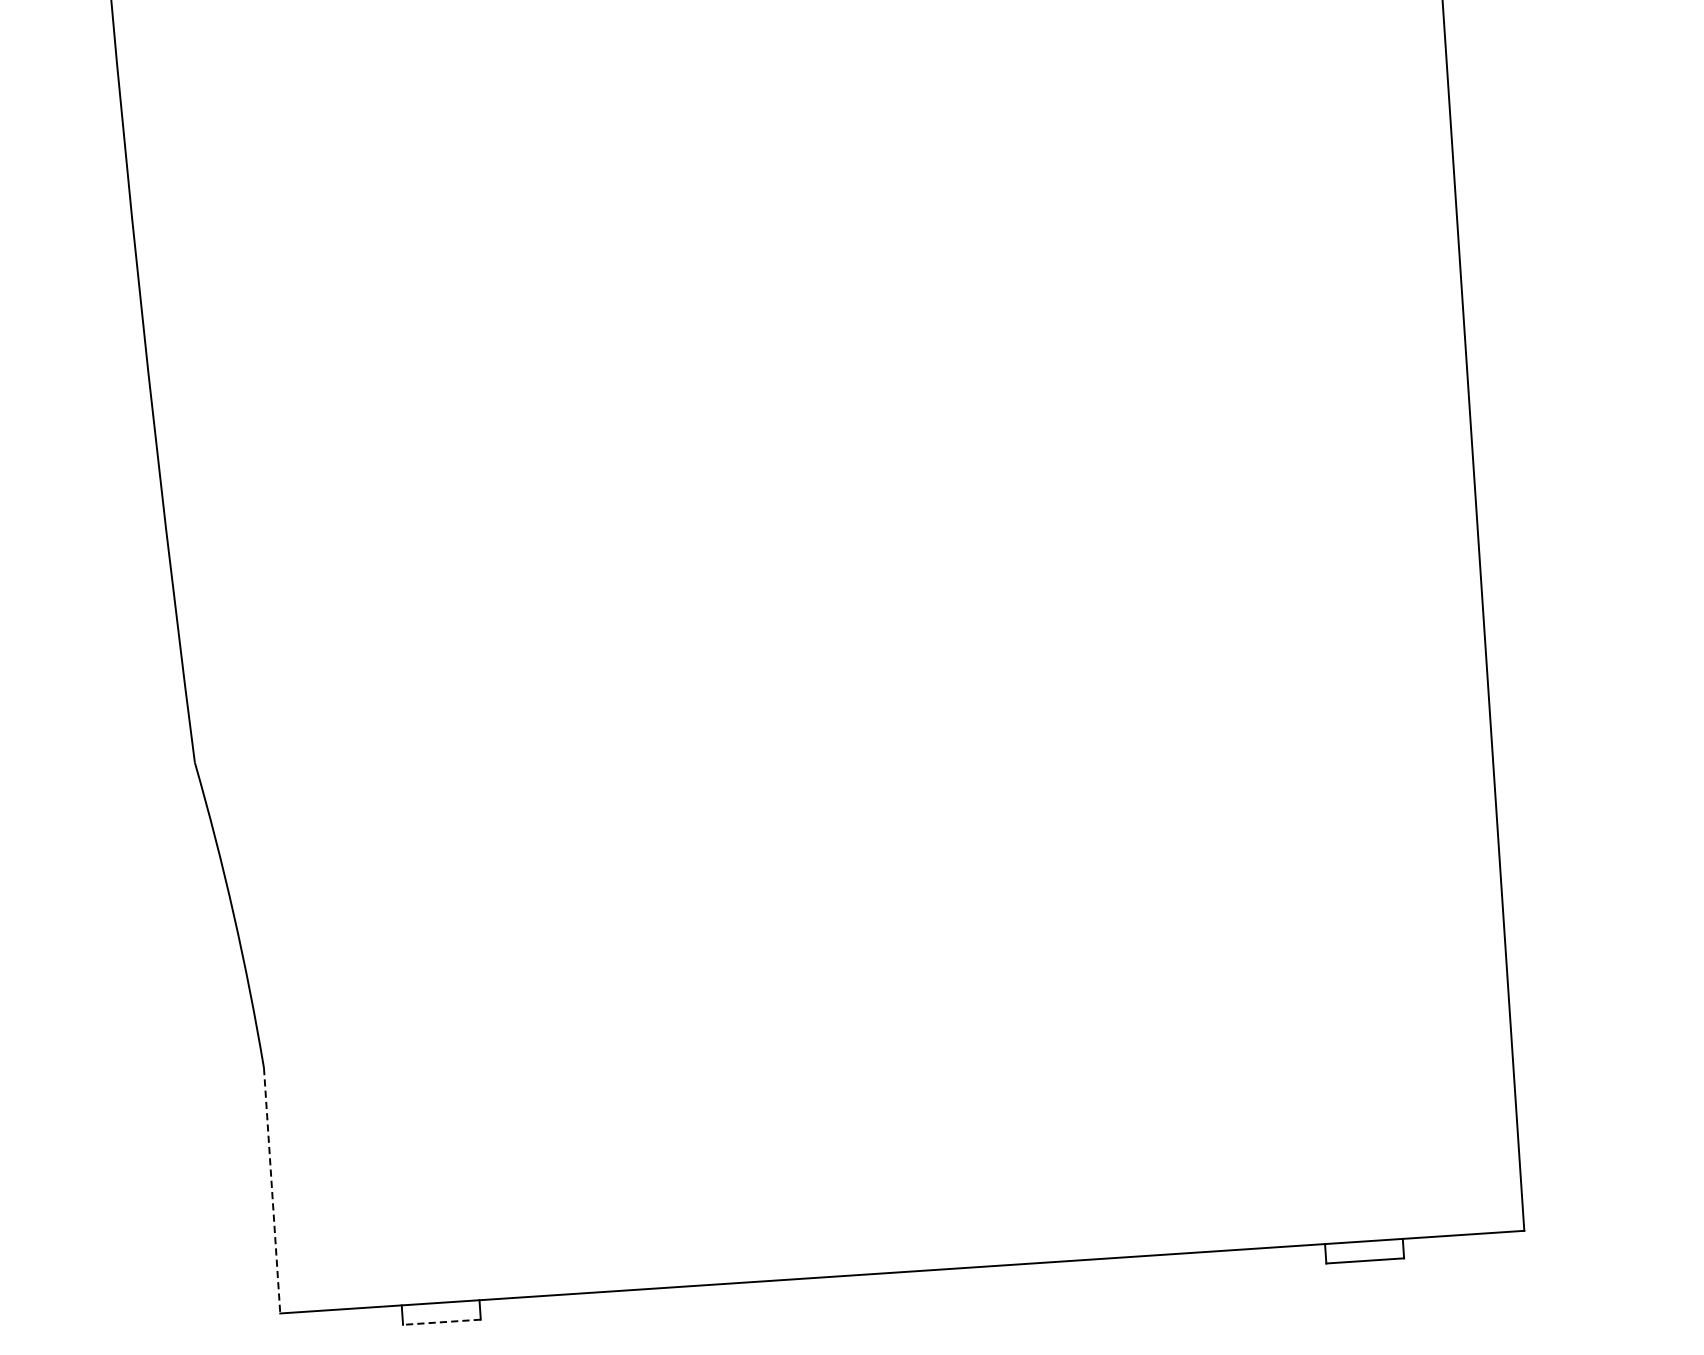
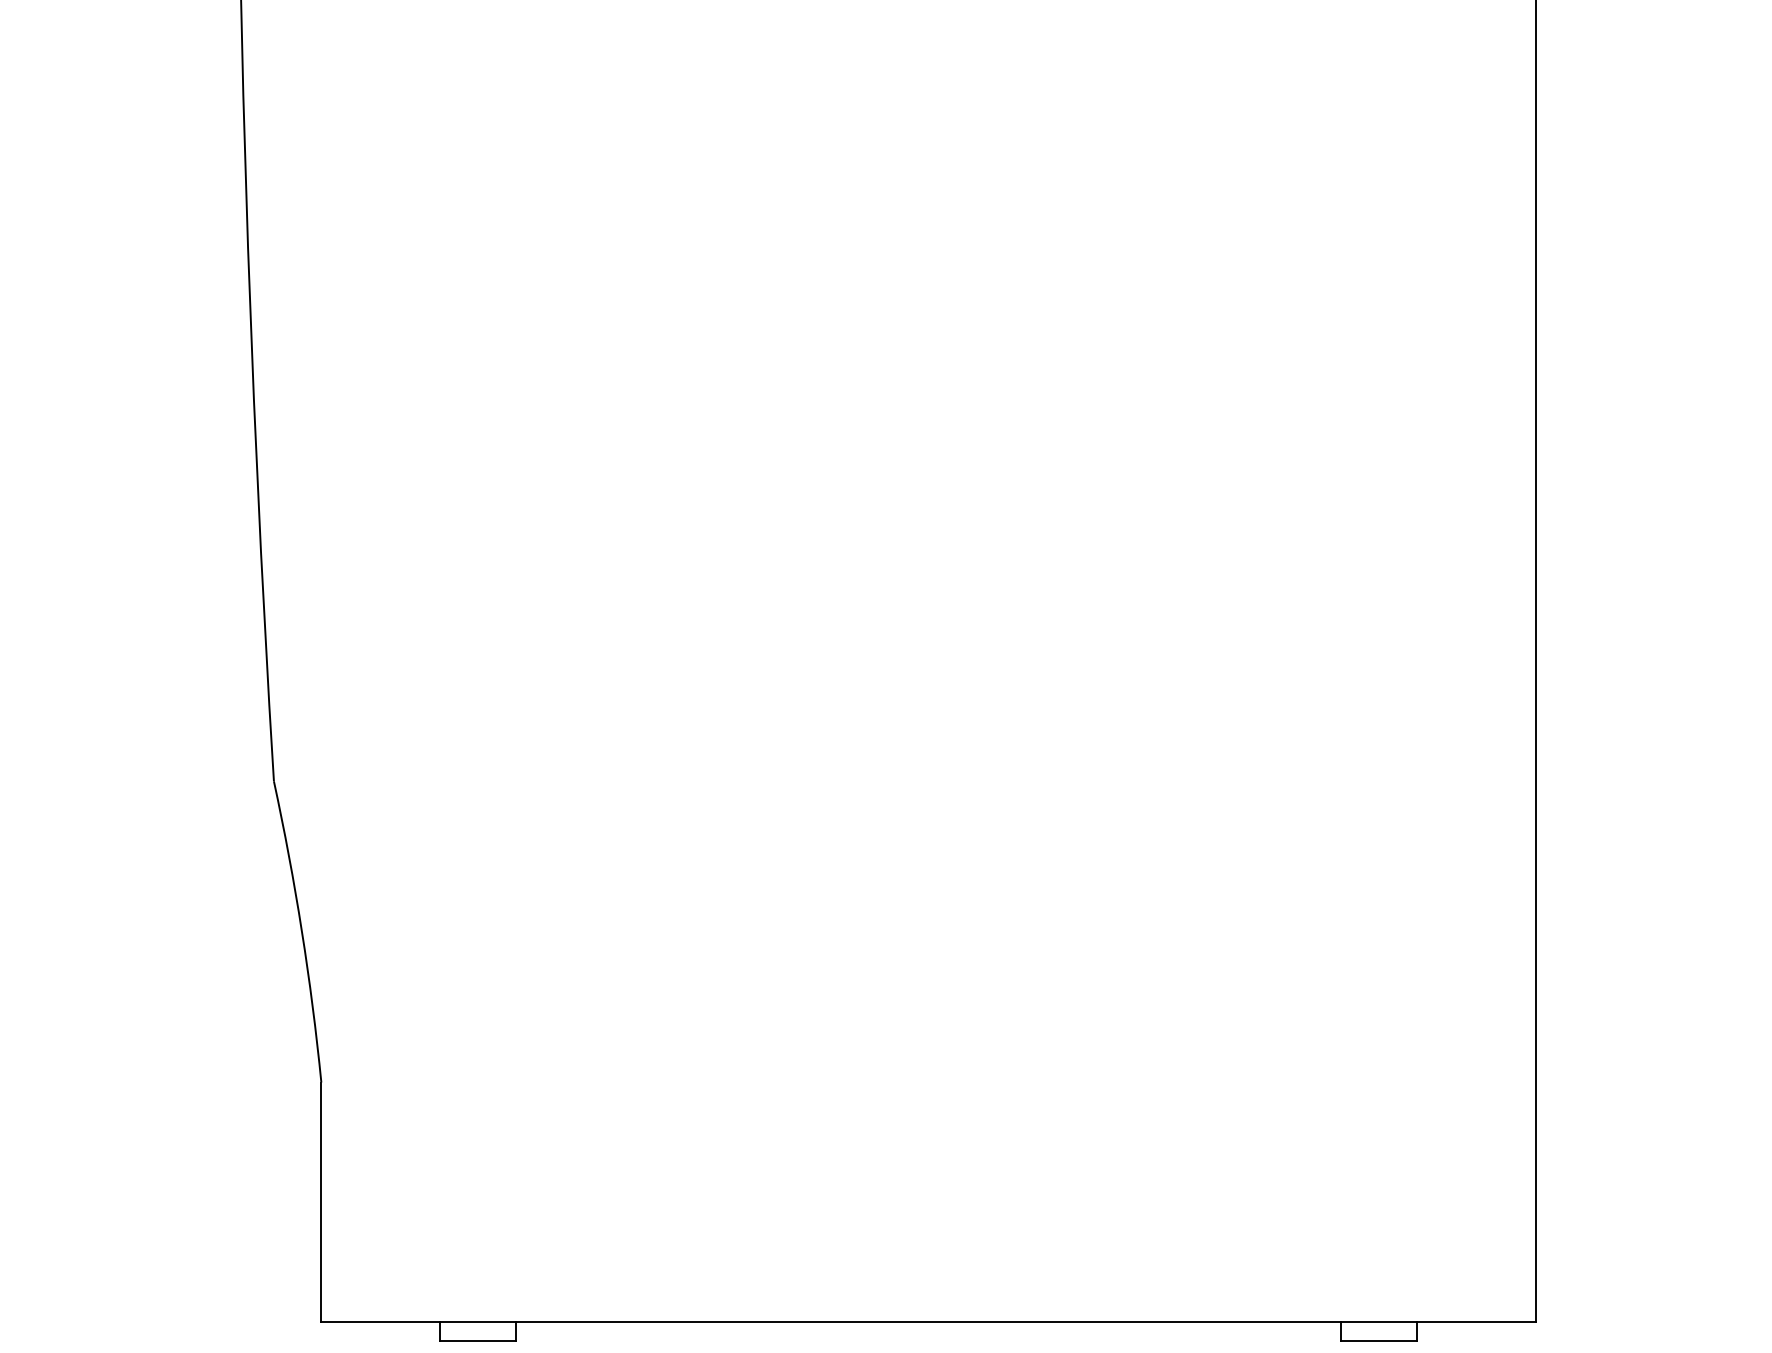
line: (272, 1190) -> (321, 1202), dashed -> solid
line: (441, 1322) -> (477, 1341), dashed -> solid

